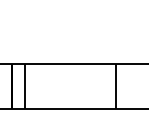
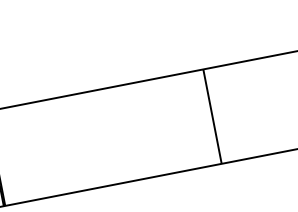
line: (25, 86) -> (23, 153), removed

